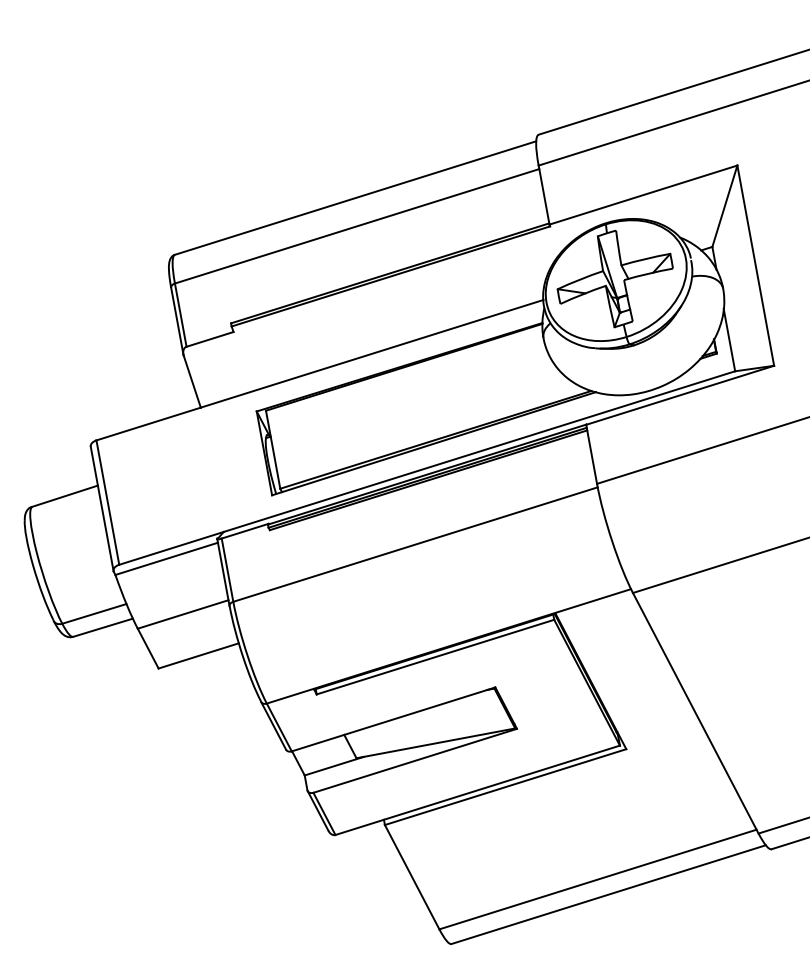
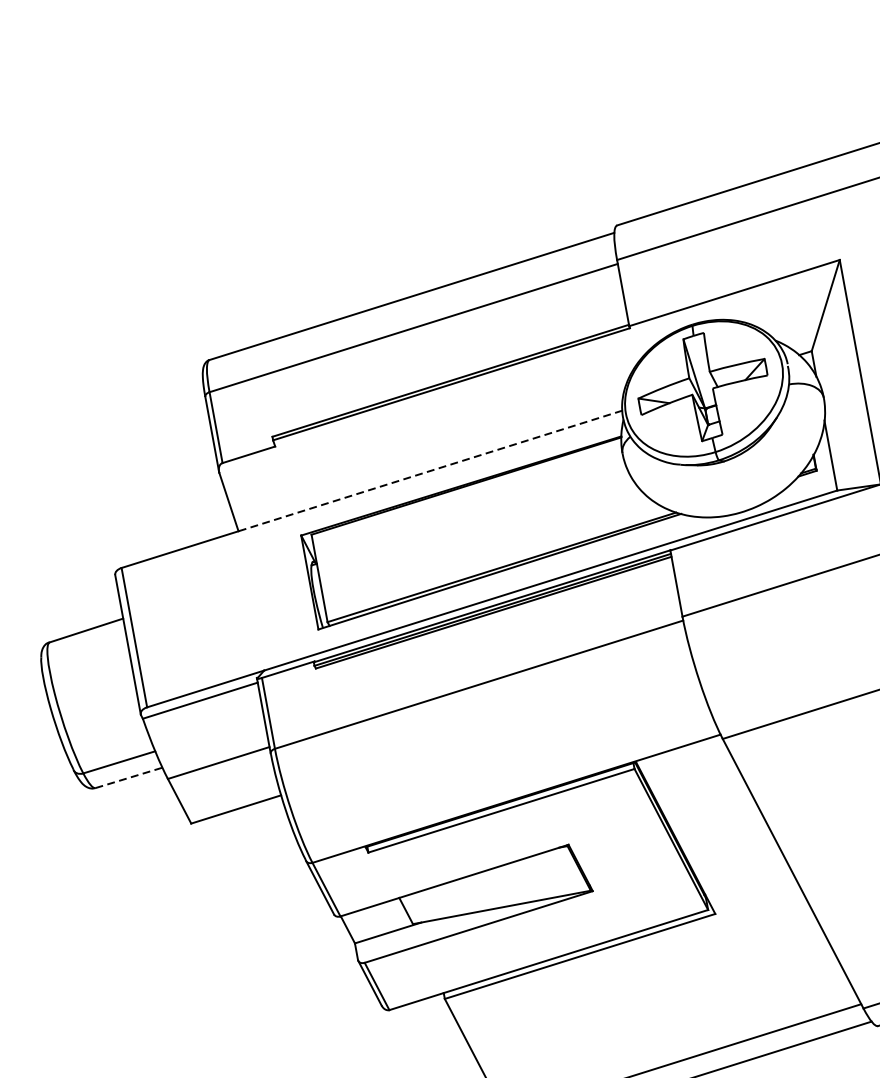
line: (372, 353) -> (430, 470), solid -> dashed
line: (103, 627) -> (129, 777), solid -> dashed

